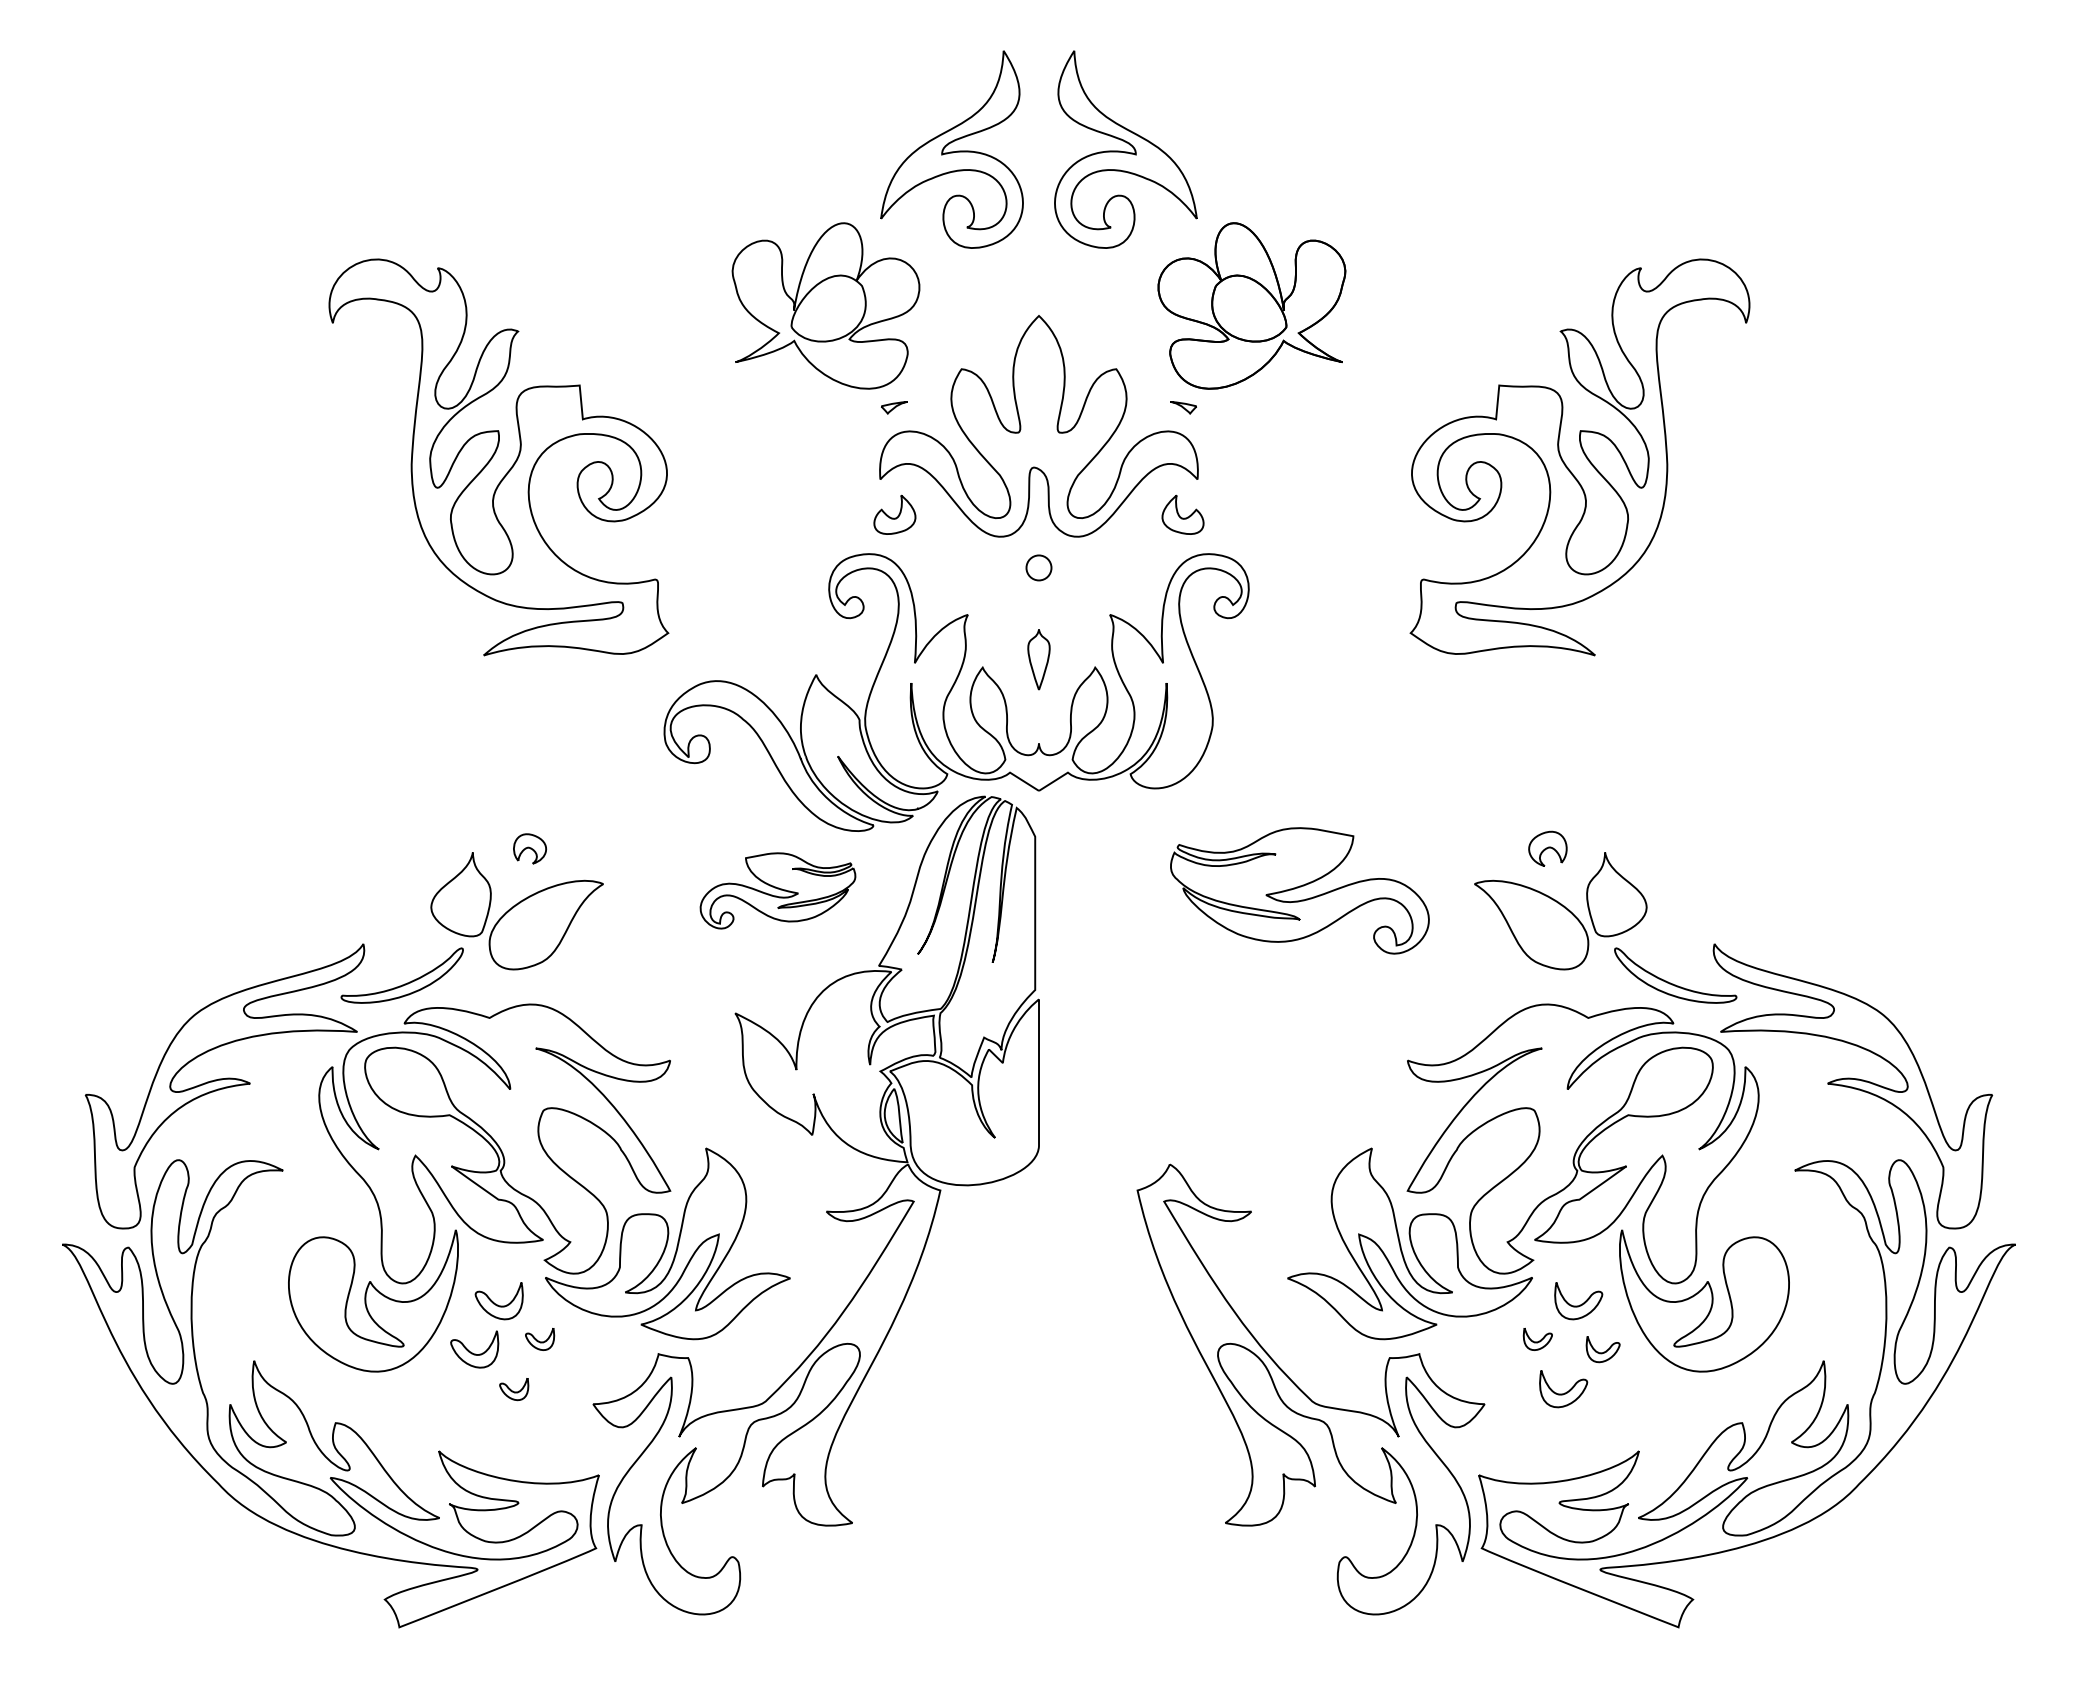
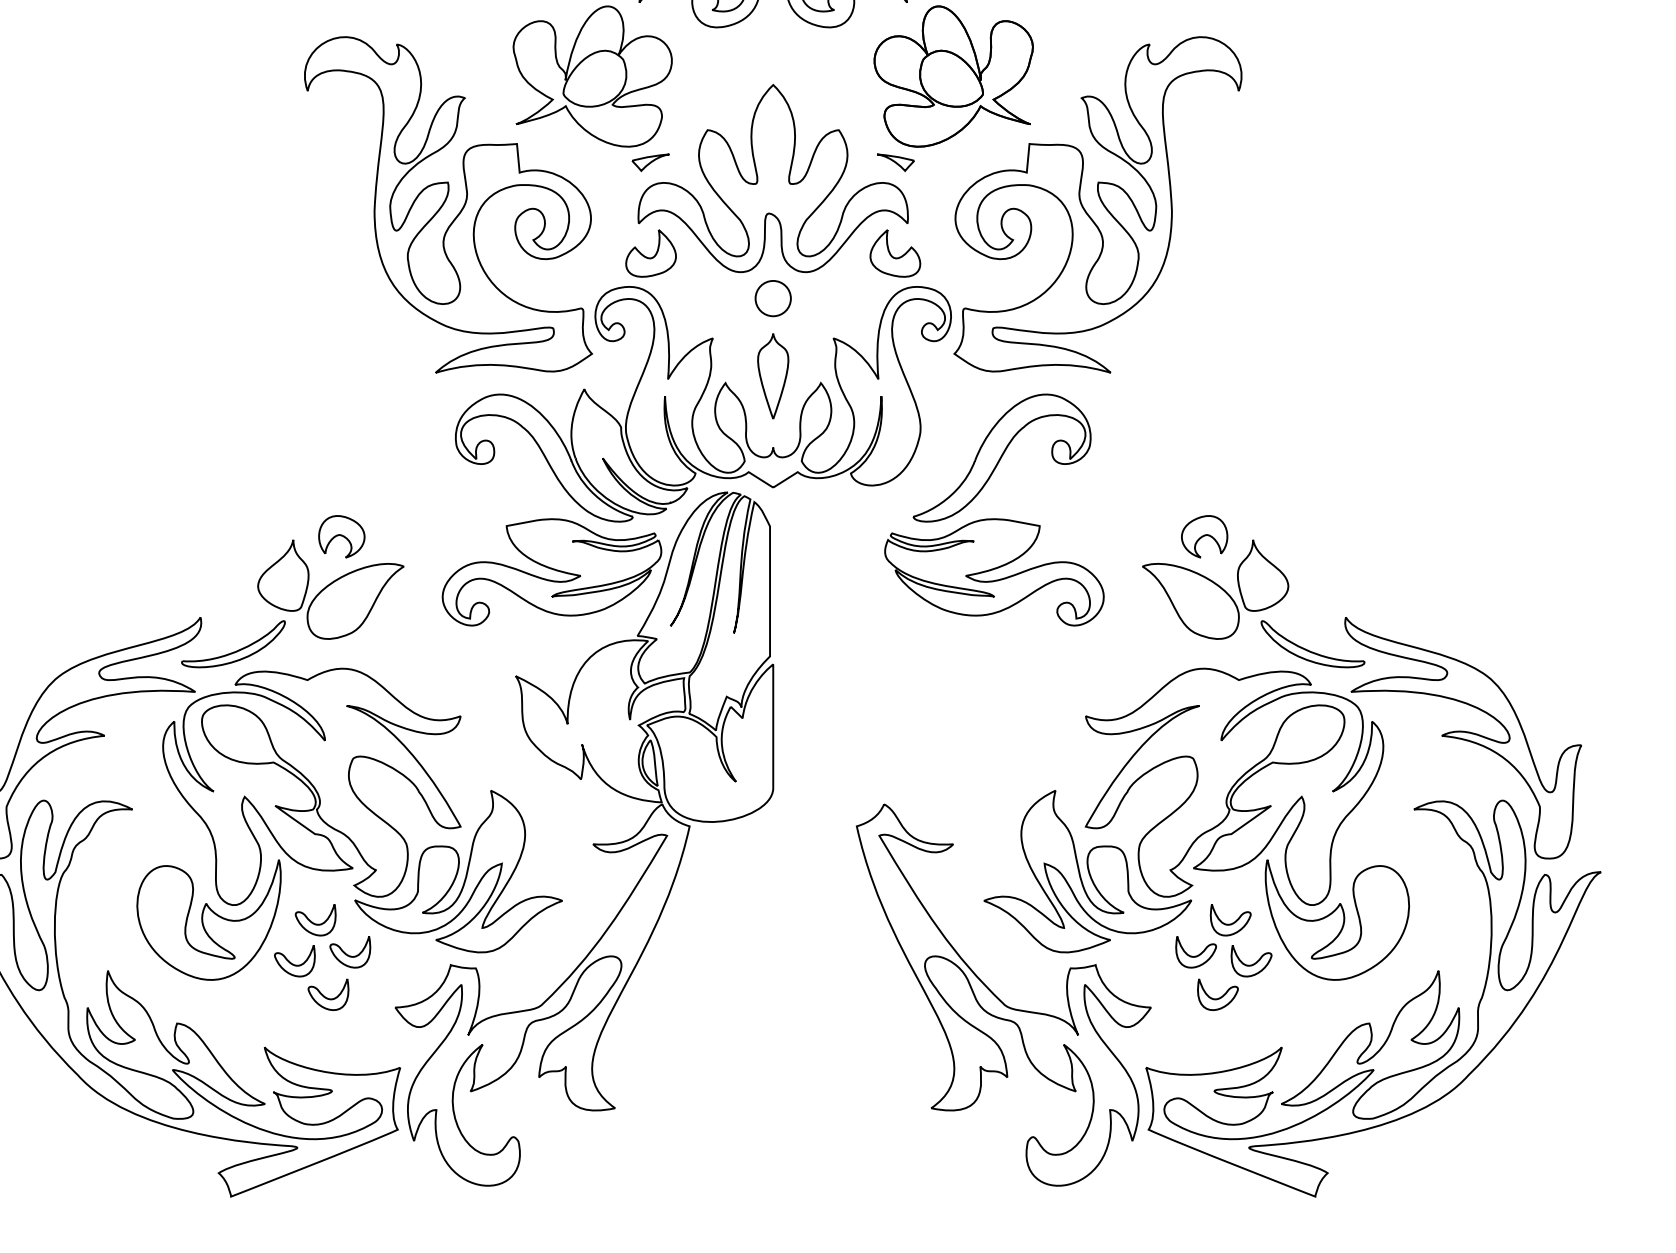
part: (894, 407) -> (650, 162), size x1.67
part: (1183, 407) -> (895, 162), size x1.67
part: (498, 457) -> (448, 204), moved
part: (1579, 457) -> (1097, 204), moved
part: (894, 514) -> (650, 253), size x1.43
part: (1182, 514) -> (894, 253), size x1.43
part: (1038, 567) -> (772, 298), size x1.67
part: (1038, 659) -> (772, 376), size x1.67
part: (1308, 755) -> (1001, 457), added
part: (529, 848) -> (341, 536), size x1.67
part: (1547, 848) -> (1204, 536), size x1.43
part: (777, 890) -> (551, 572), size x1.67
part: (539, 1339) -> (349, 952), size x1.67
part: (1537, 1339) -> (1195, 952), size x1.67
part: (1602, 1349) -> (1250, 961), size x1.43
part: (513, 1389) -> (327, 995), size x1.67

